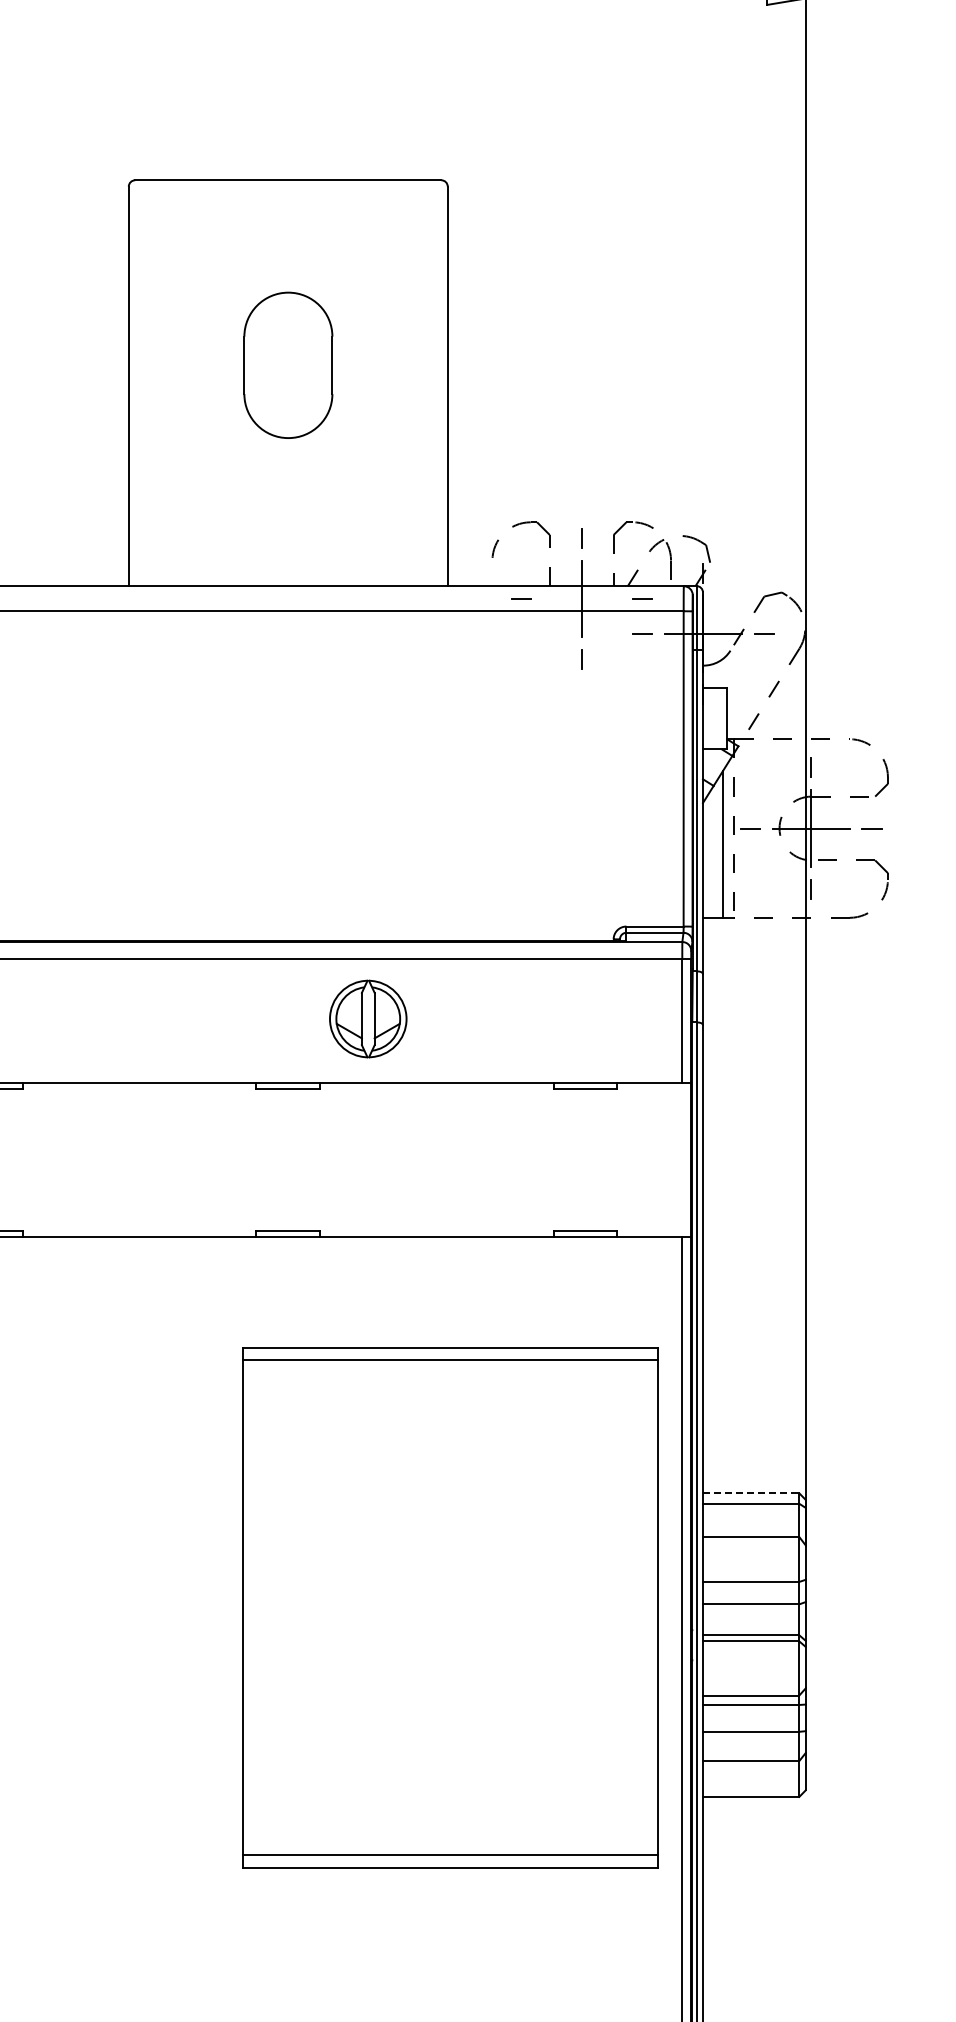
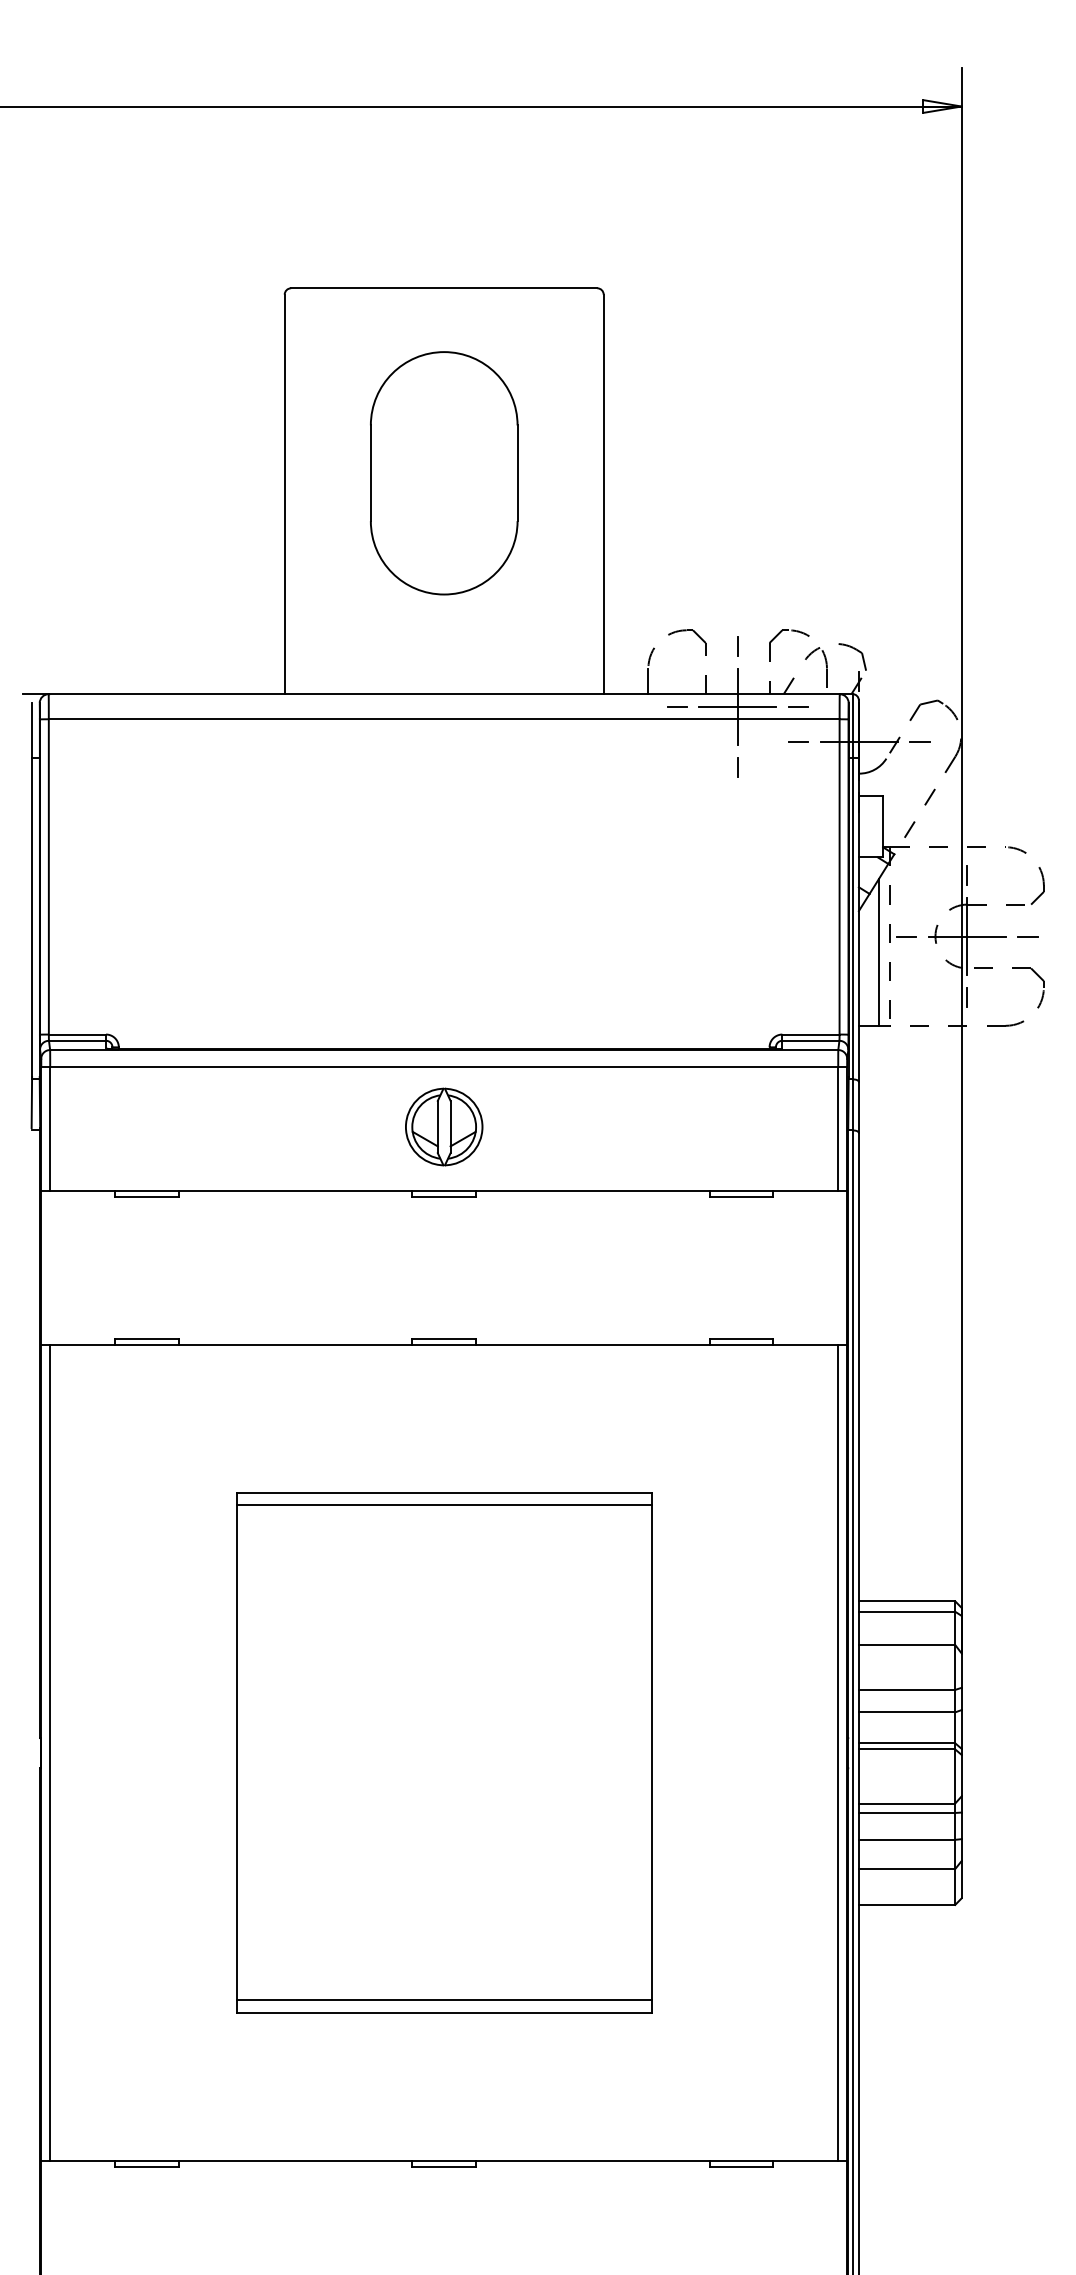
part: (288, 365) -> (444, 473), size x1.67
line: (492, 573) -> (648, 681), added
line: (581, 598) -> (737, 706), added
part: (368, 1018) -> (444, 1126), moved
line: (751, 1493) -> (907, 1601), dashed -> solid
part: (450, 1607) -> (444, 1752), moved

